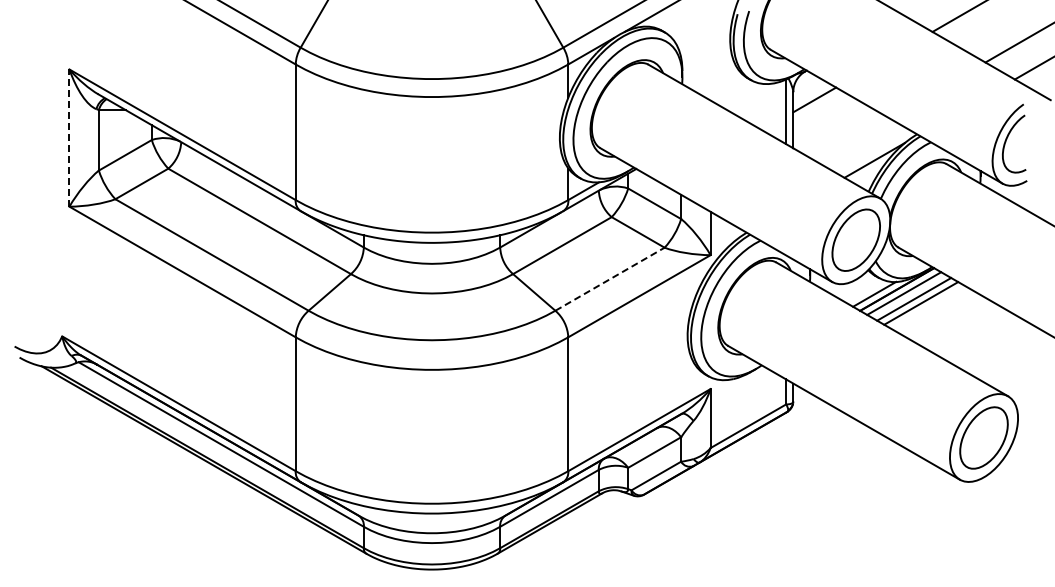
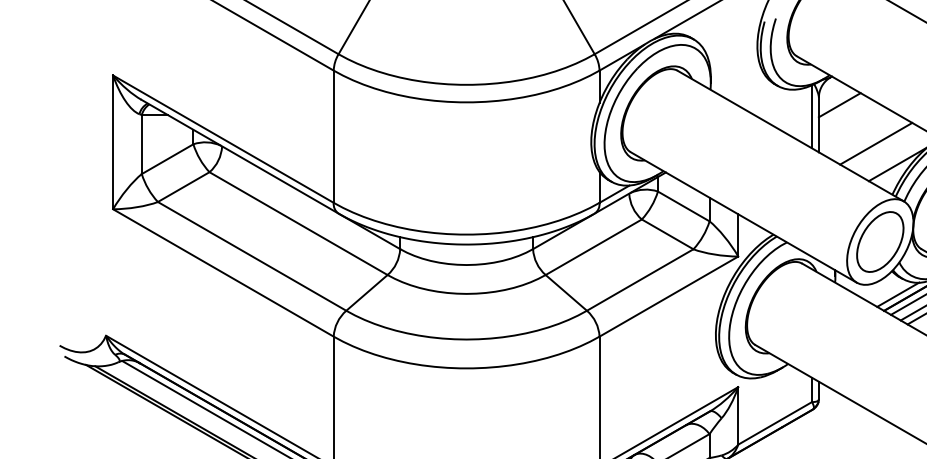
line: (69, 138) -> (113, 142), dashed -> solid
line: (852, 139) -> (876, 143), added
line: (610, 278) -> (640, 279), dashed -> solid

